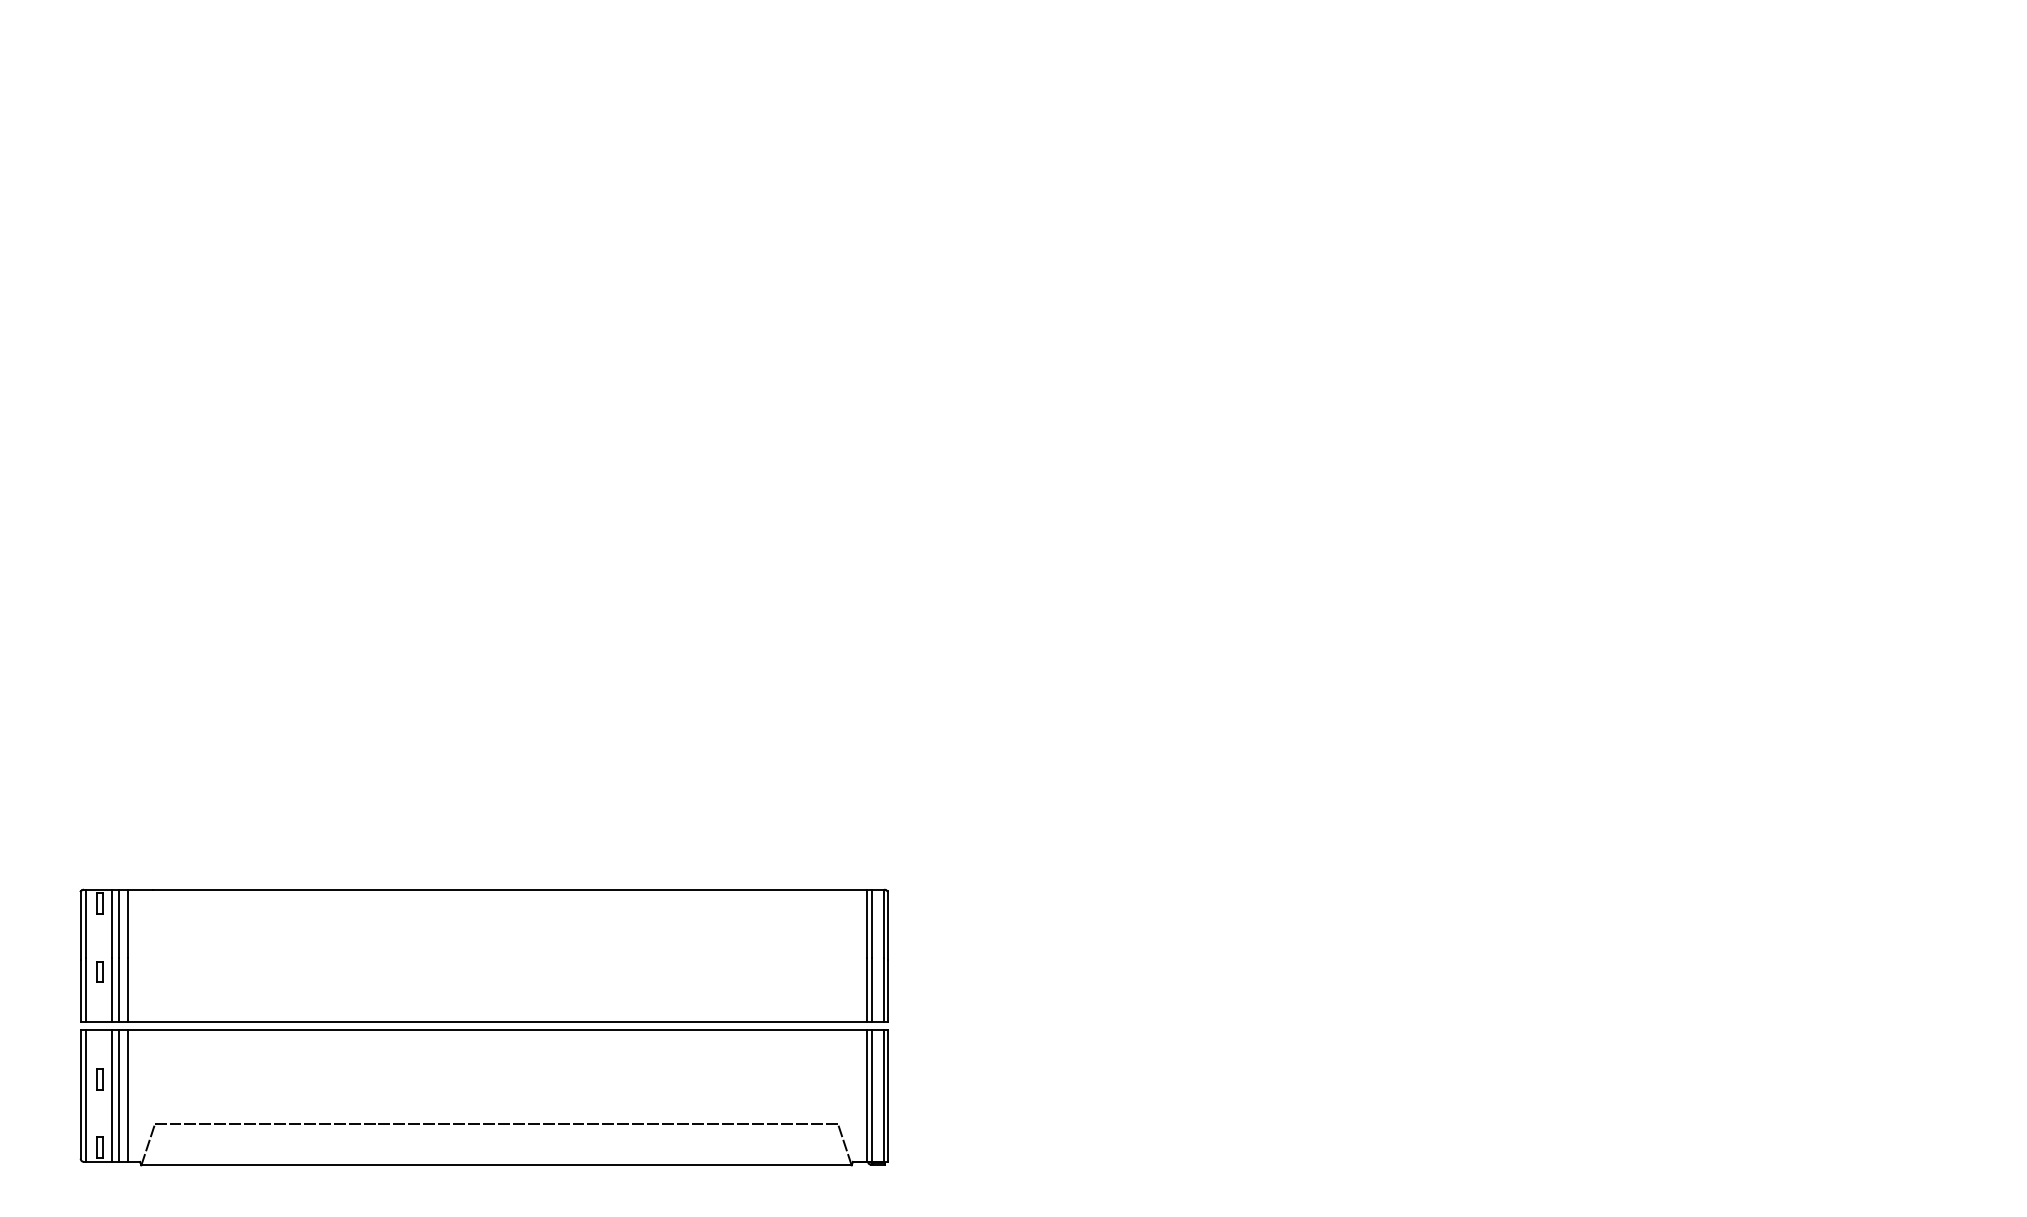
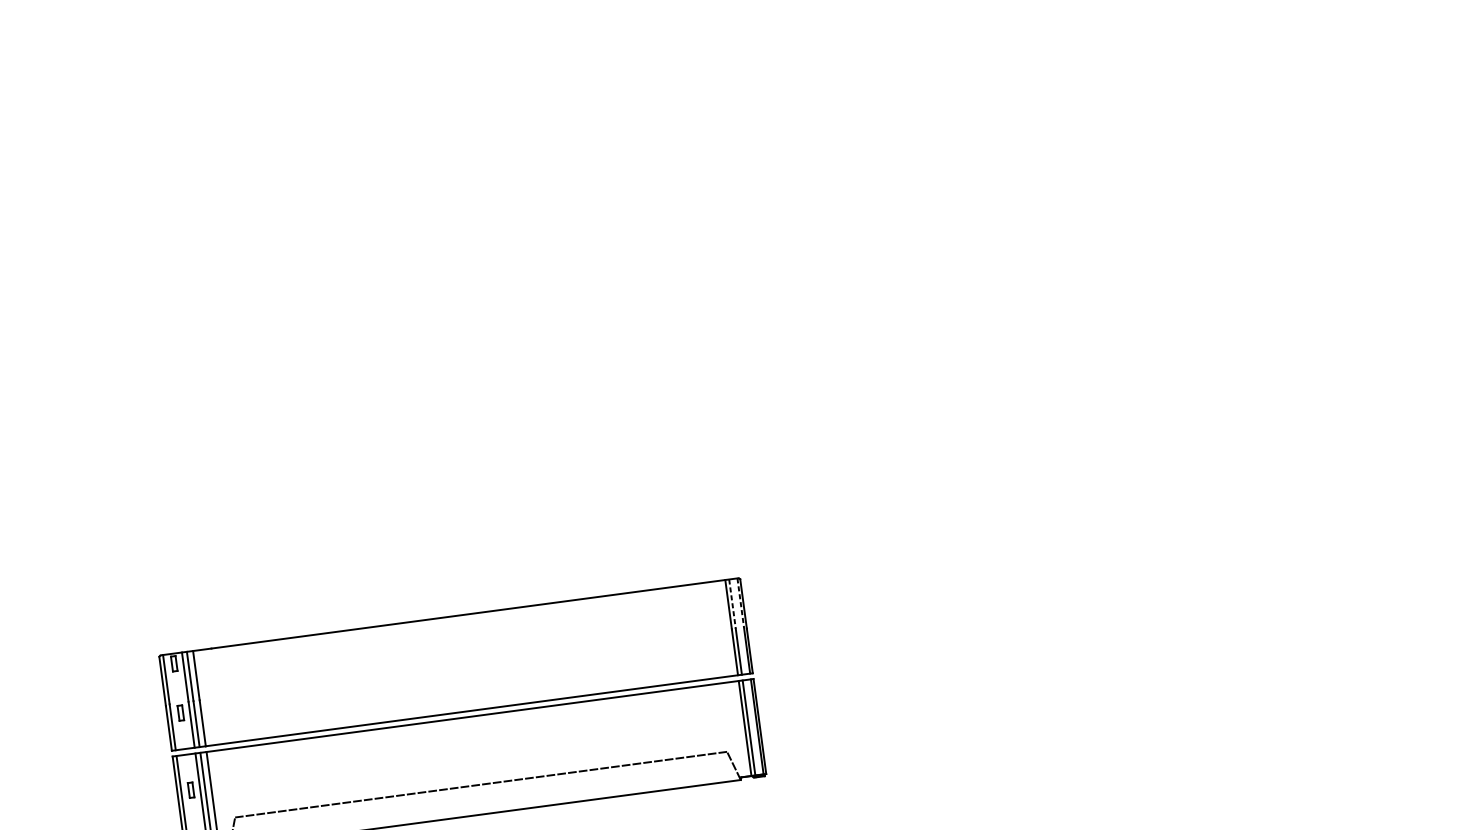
line: (872, 924) -> (732, 604), solid -> dashed
line: (883, 924) -> (740, 603), solid -> dashed

